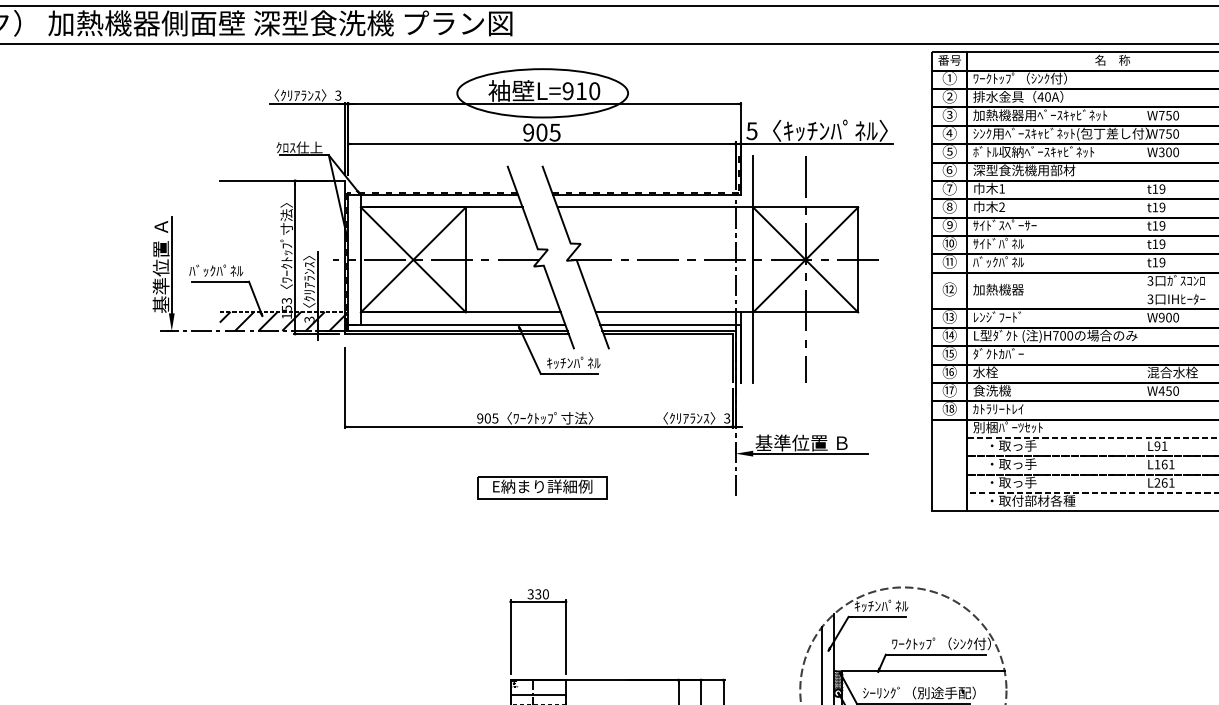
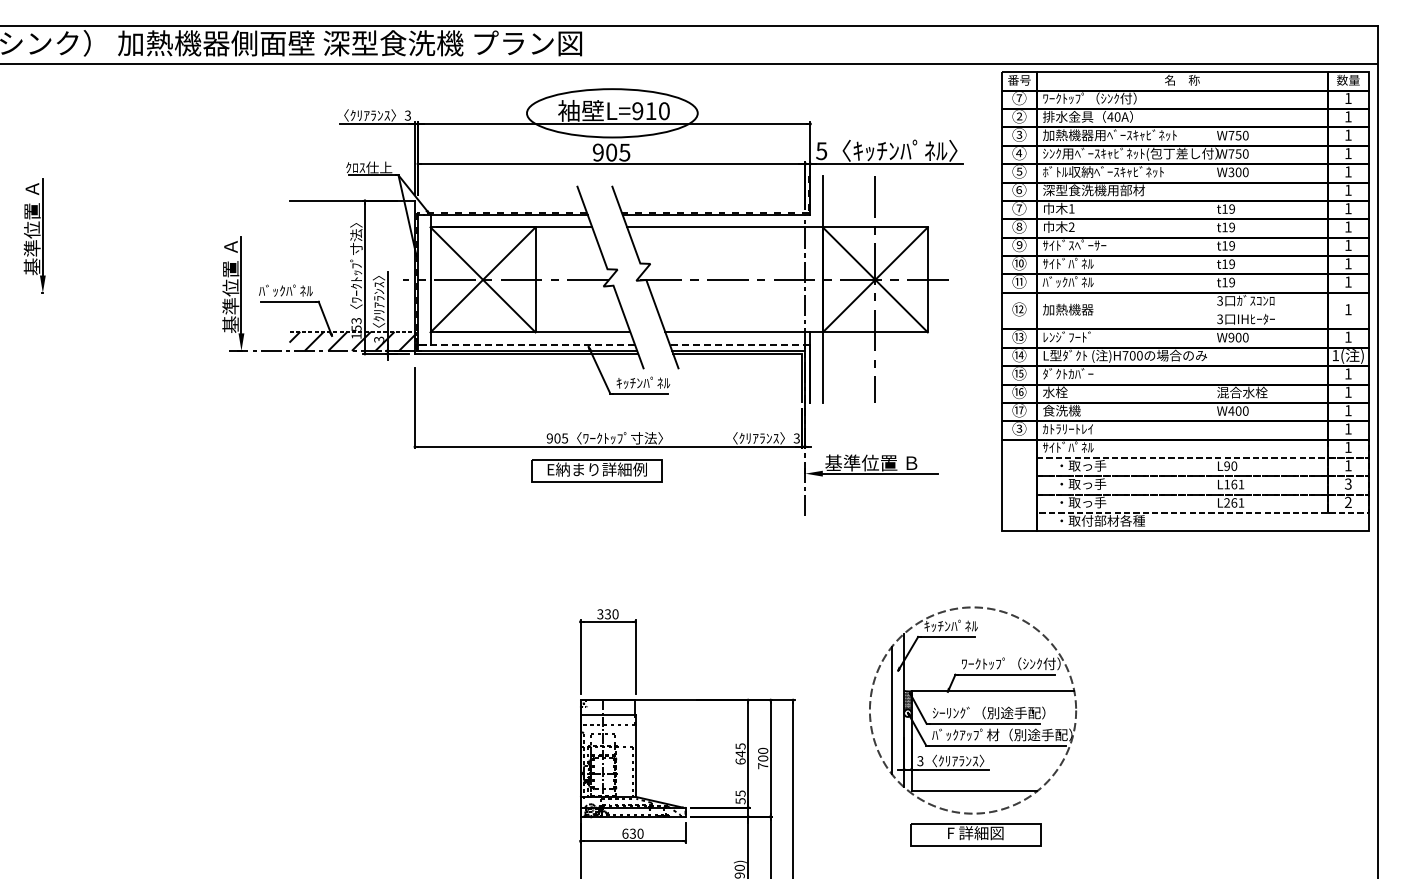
text: (949, 77) -> (1019, 97), ① -> ⑦
line: (456, 324) -> (526, 344), solid -> dashed
line: (669, 324) -> (739, 344), solid -> dashed
text: (1168, 390) -> (1238, 410), W450 -> W400
text: (949, 408) -> (1019, 428), ⑱ -> ③
text: (1007, 427) -> (1077, 447), 別梱ﾊﾟｰﾂｾｯﾄ -> ｻｲﾄﾞﾊﾟﾈﾙ
text: (1164, 445) -> (1234, 465), L91 -> L90
part: (541, 487) -> (596, 470), moved

